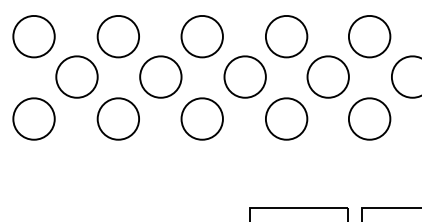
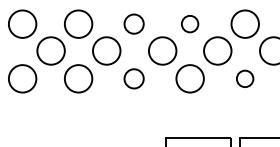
part: (201, 35) -> (133, 23), size x0.7
part: (285, 35) -> (189, 23), size x0.6
part: (201, 118) -> (133, 78), size x0.7
part: (368, 118) -> (244, 78), size x0.6

